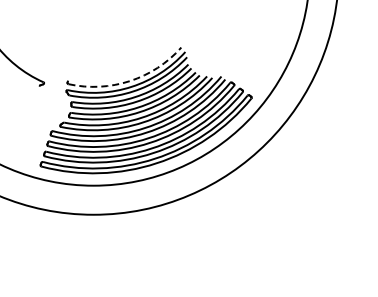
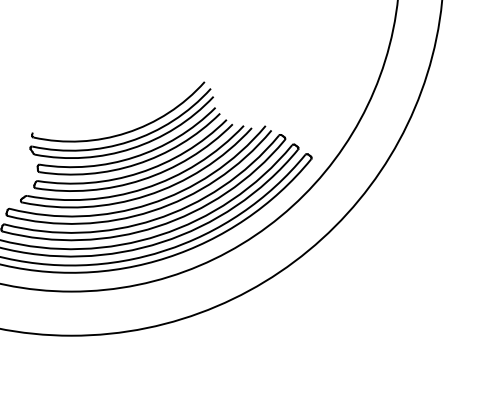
arc: (129, 81) -> (126, 133), dashed -> solid

